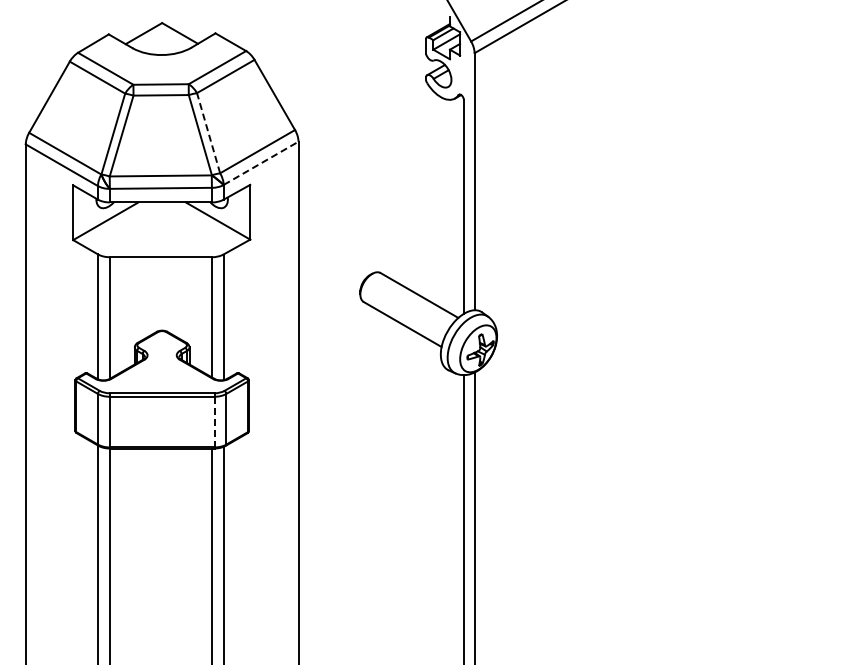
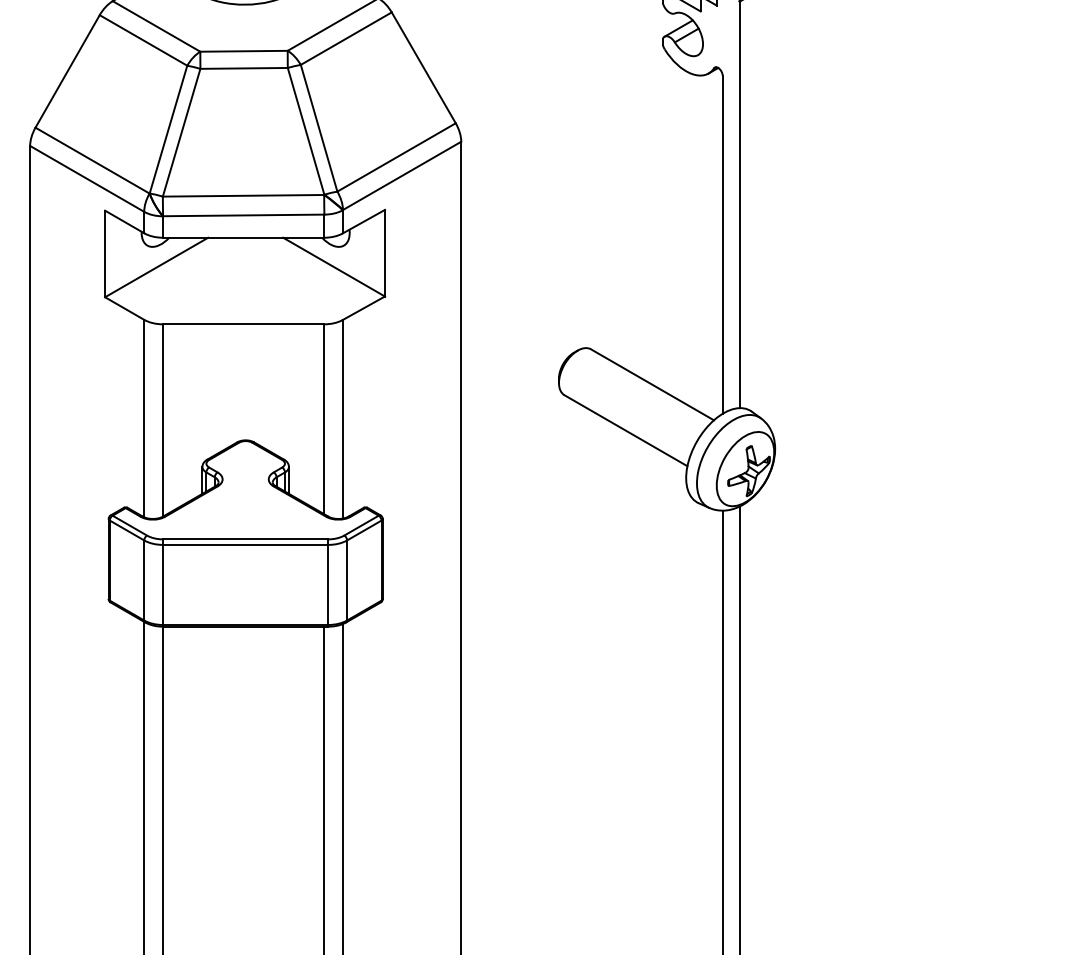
line: (208, 133) -> (318, 128), dashed -> solid
line: (261, 163) -> (402, 176), dashed -> solid
line: (214, 422) -> (328, 585), dashed -> solid

